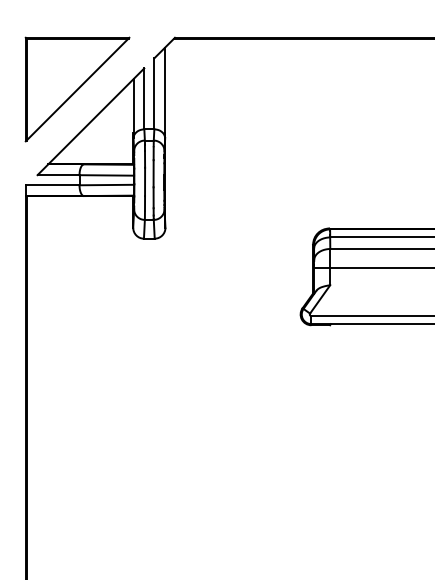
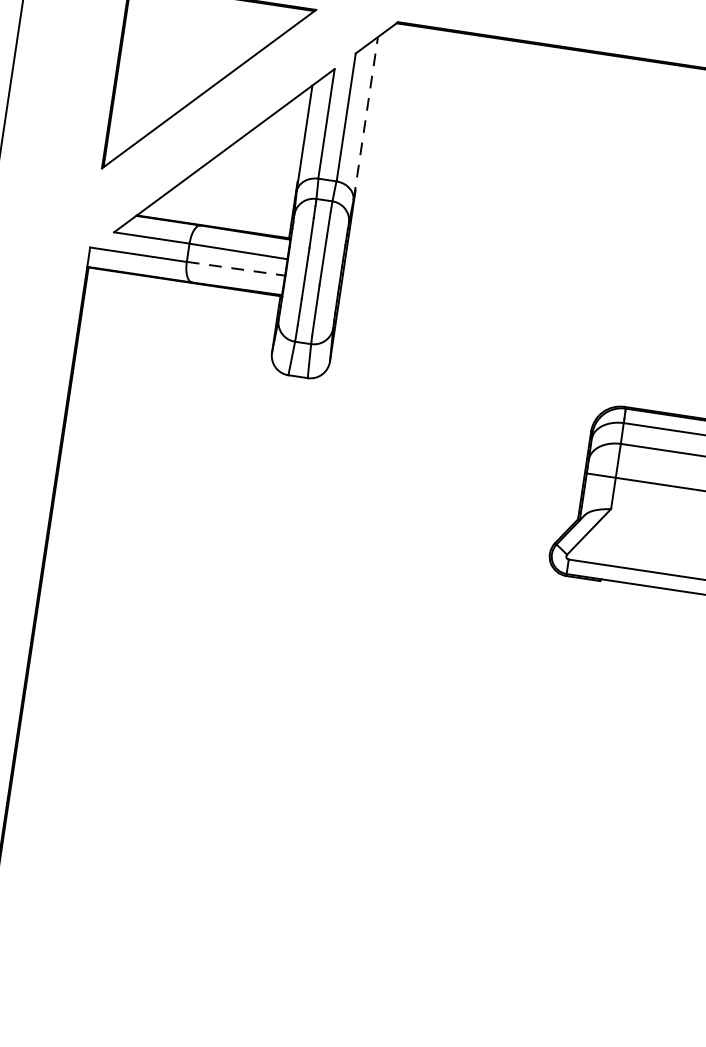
line: (165, 92) -> (366, 118), solid -> dashed
line: (107, 185) -> (237, 269), solid -> dashed

